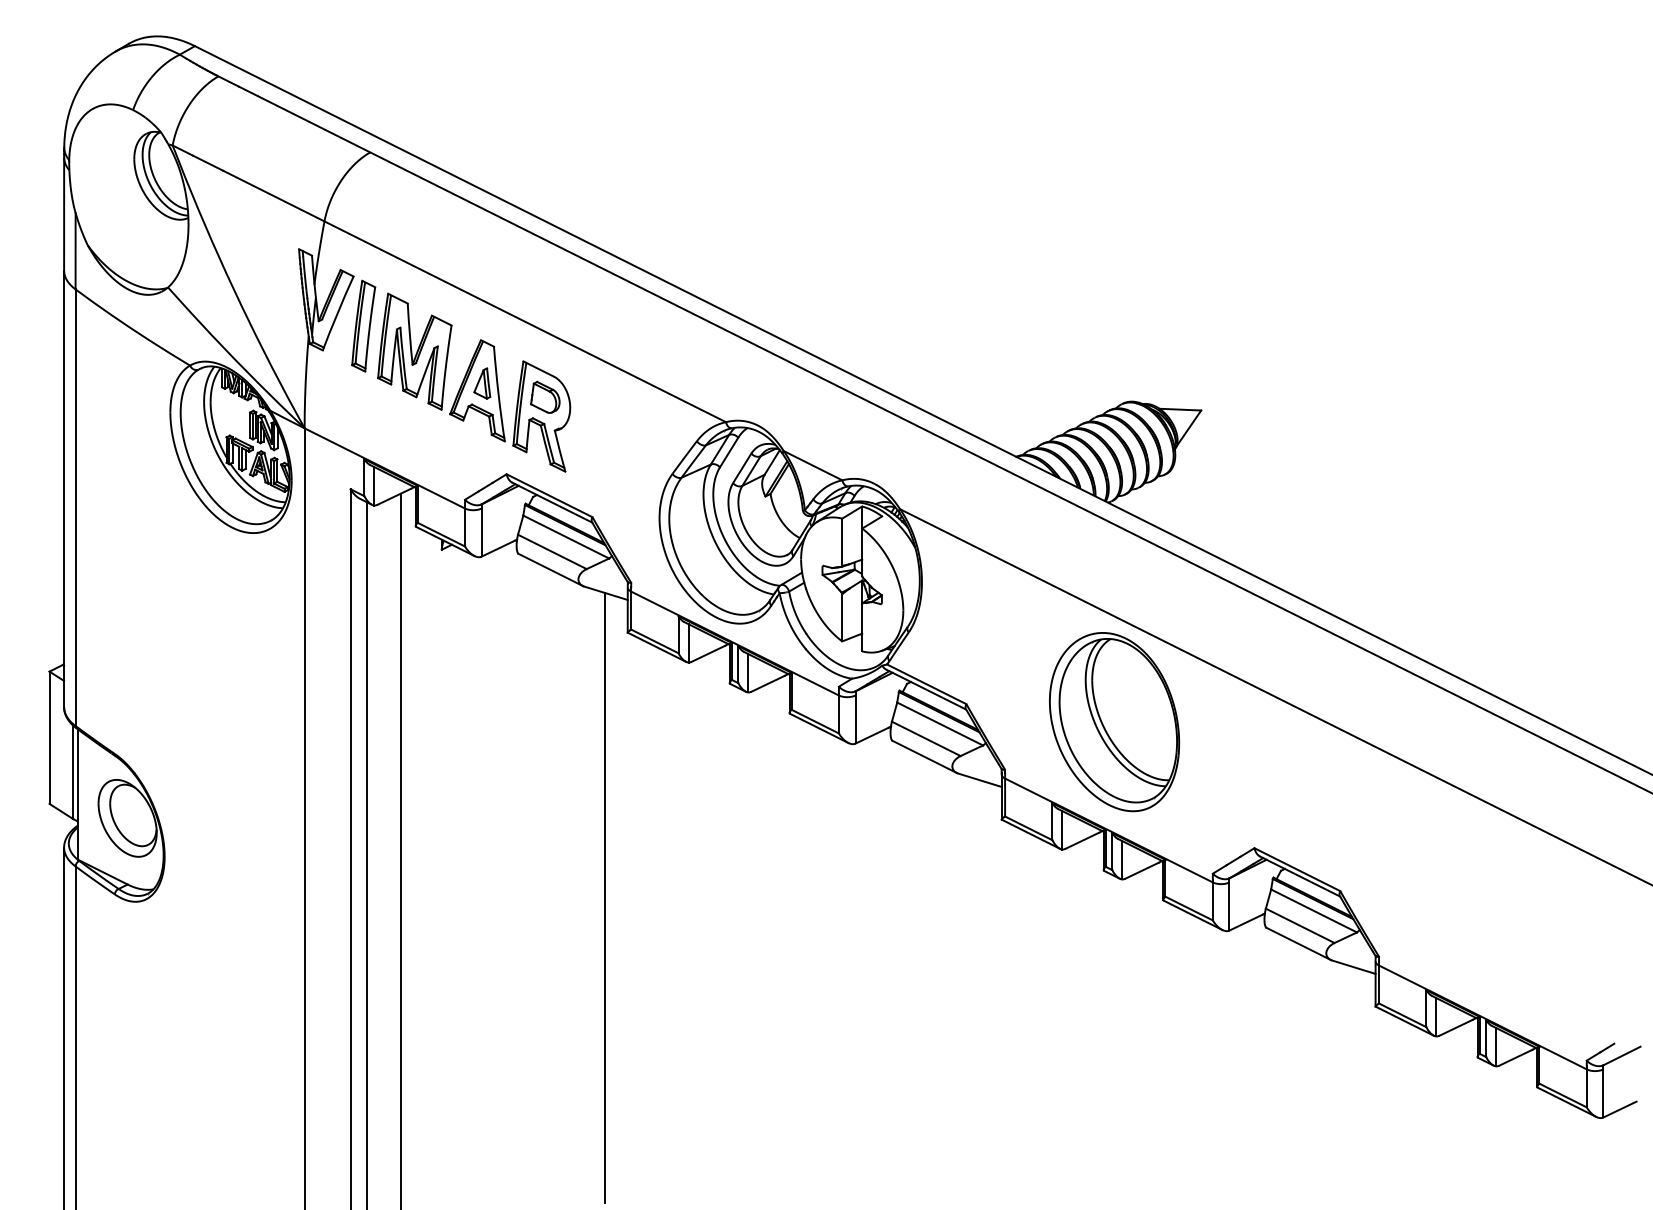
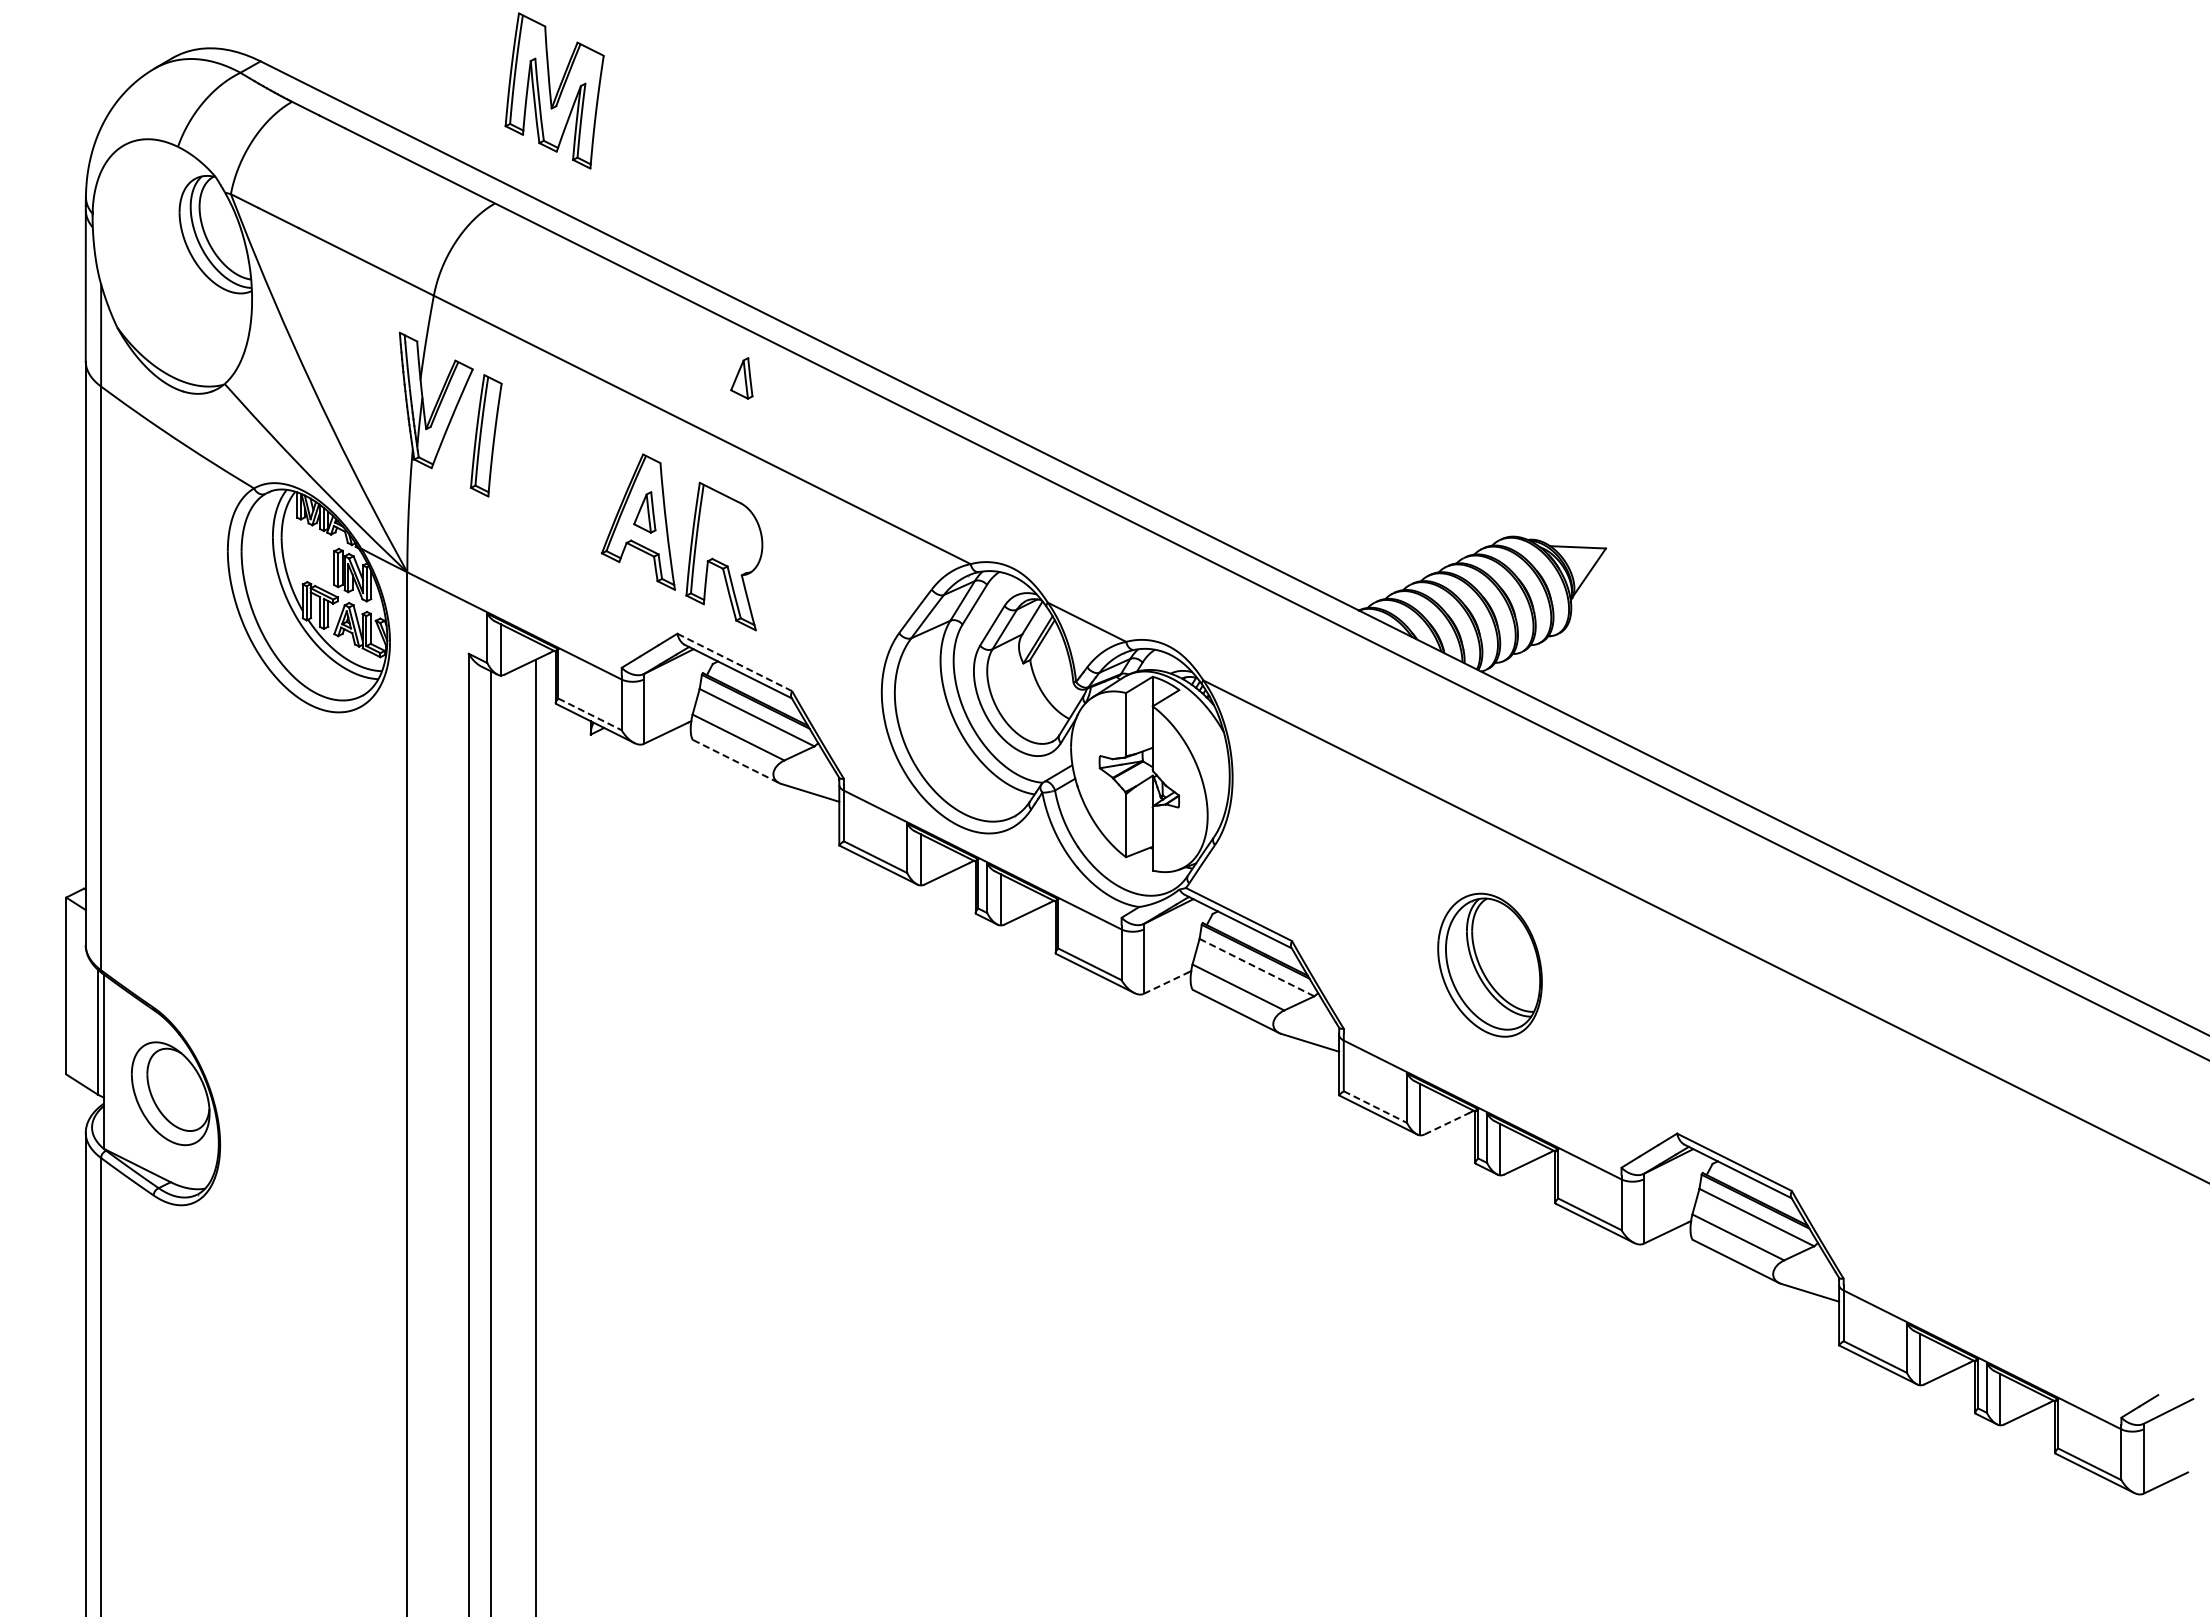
part: (554, 283) -> (741, 378), added
part: (414, 351) -> (554, 90), moved
part: (545, 397) -> (729, 530), removed
line: (549, 495) -> (734, 662), solid -> dashed
line: (441, 534) -> (590, 714), solid -> dashed
line: (550, 569) -> (736, 761), solid -> dashed
part: (1114, 722) -> (1489, 965), size x0.6
line: (940, 723) -> (1257, 967), solid -> dashed
line: (872, 735) -> (1166, 983), solid -> dashed
line: (1028, 828) -> (1375, 1107), solid -> dashed
line: (1082, 840) -> (1447, 1123), solid -> dashed
line: (605, 898) -> (809, 1200), removed

